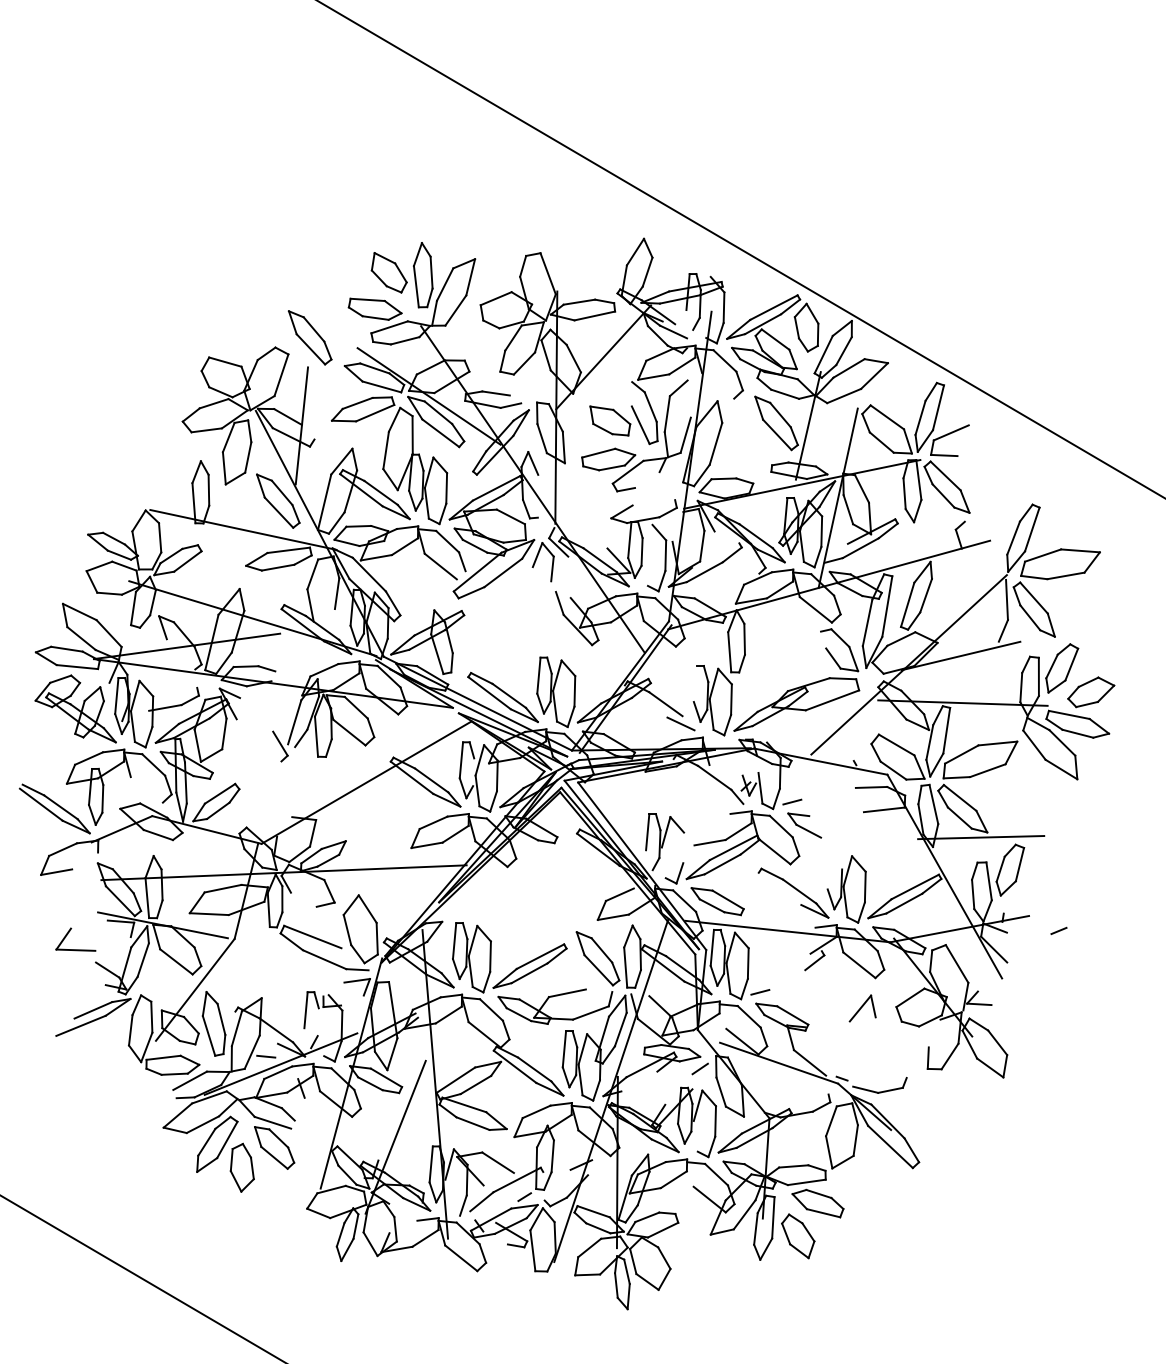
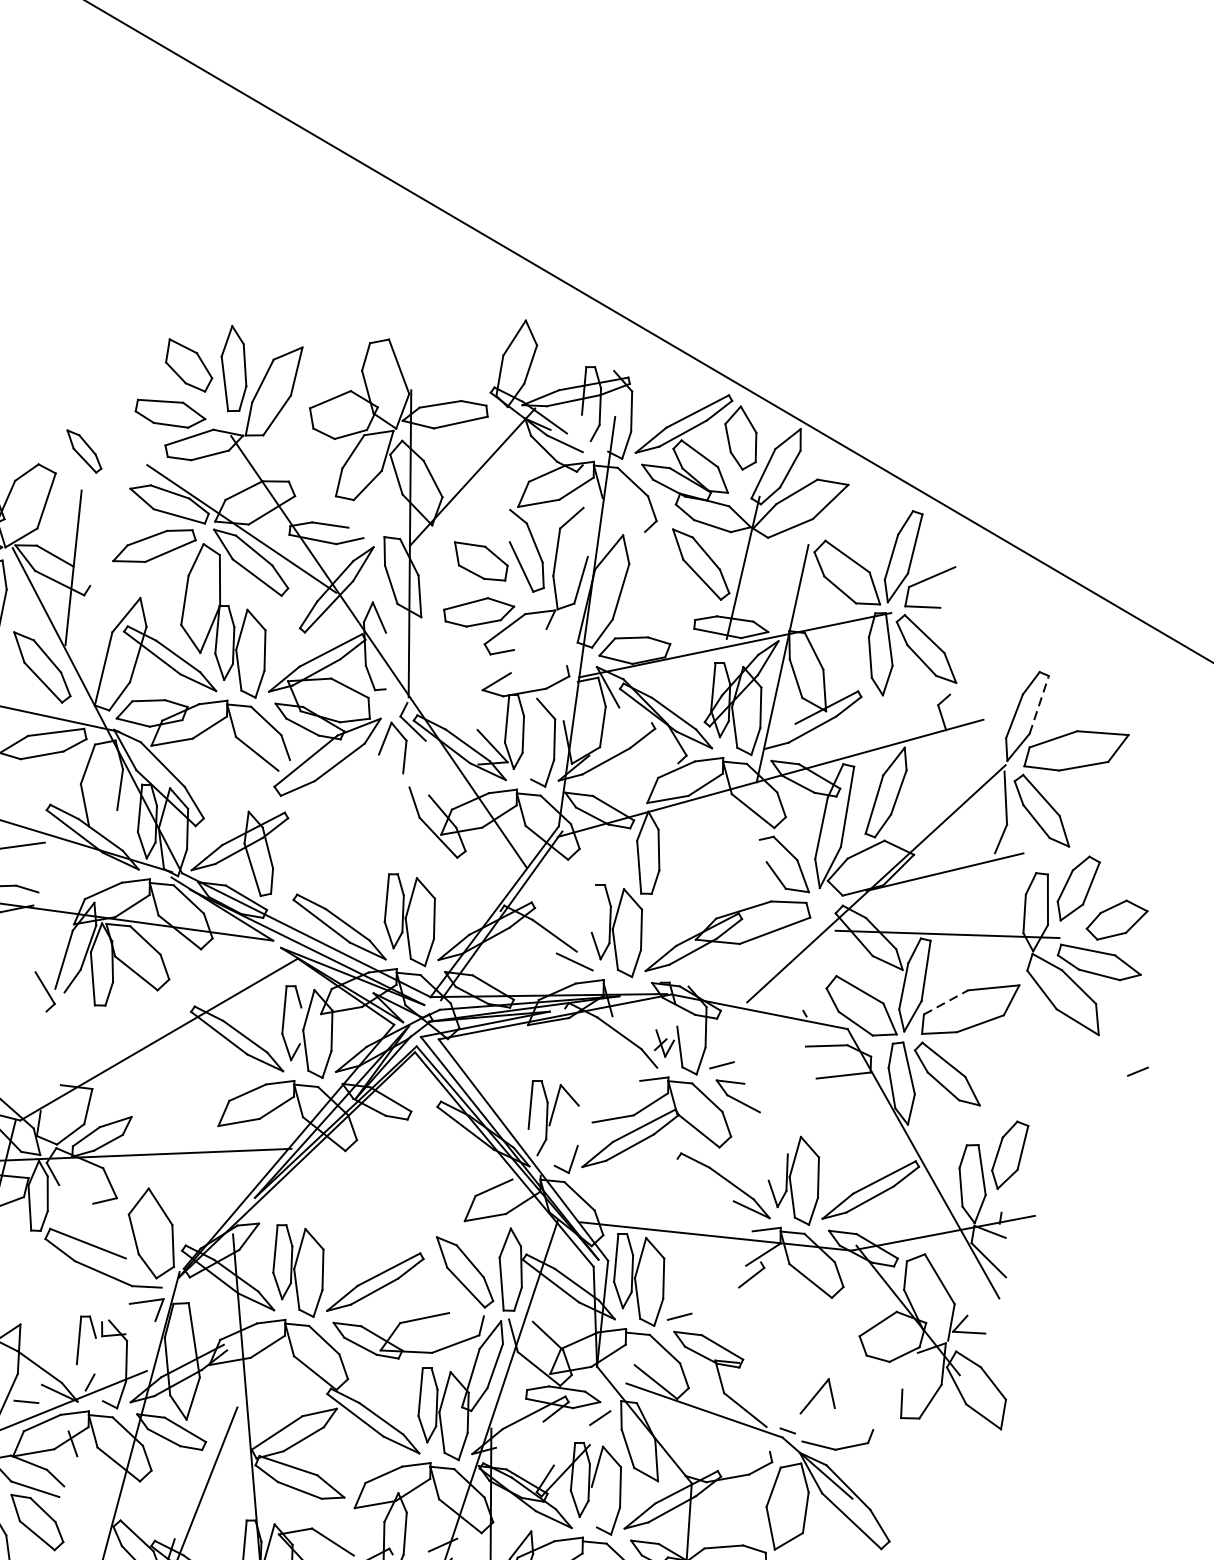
part: (309, 337) -> (83, 451), size x0.6
line: (1032, 529) -> (1039, 704), solid -> dashed
line: (962, 754) -> (946, 1002), solid -> dashed
line: (981, 837) -> (972, 1112), removed
part: (717, 901) -> (623, 1196), removed
line: (1058, 930) -> (1137, 1071), moved
part: (862, 1008) -> (817, 1396), moved

